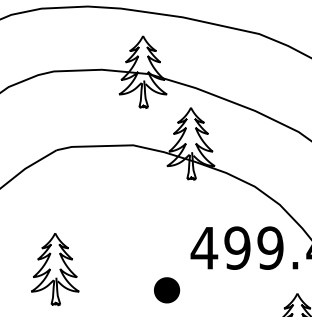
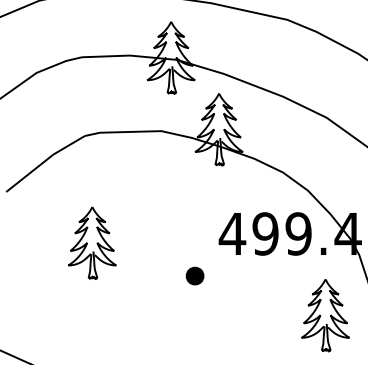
part: (55, 268) -> (92, 242), moved
part: (166, 289) -> (194, 275), size x0.71

